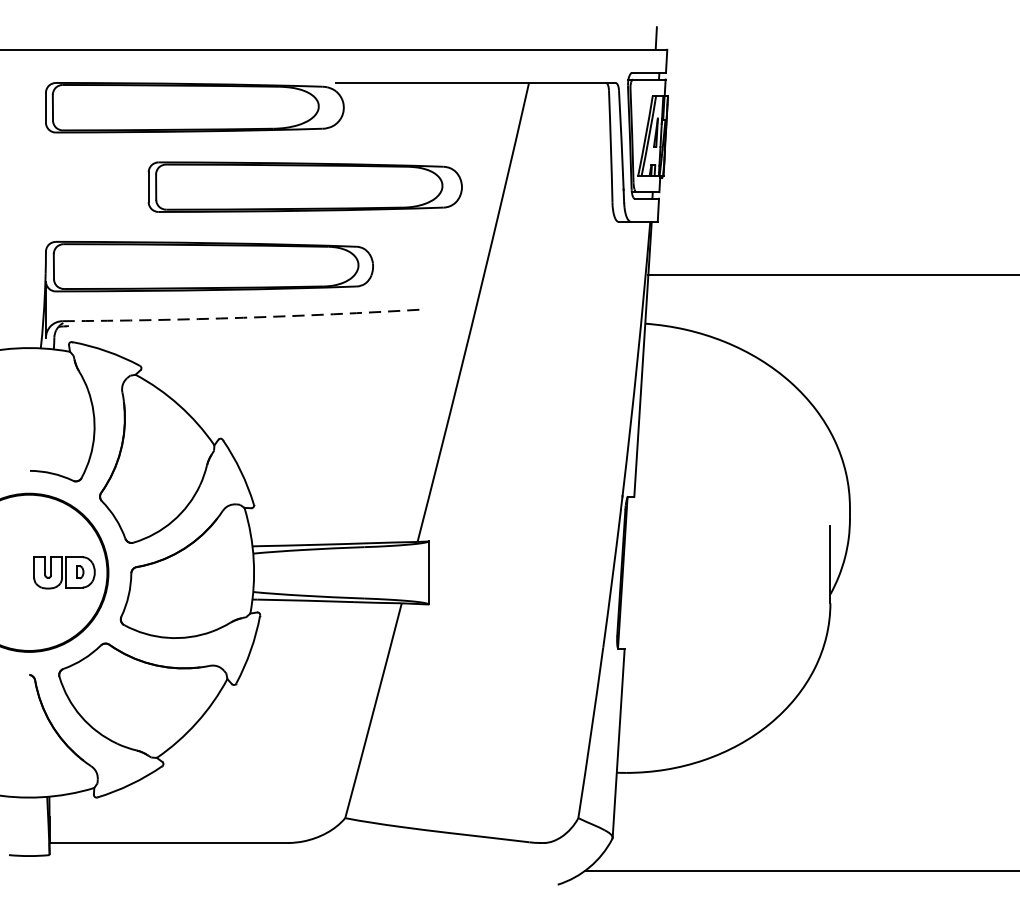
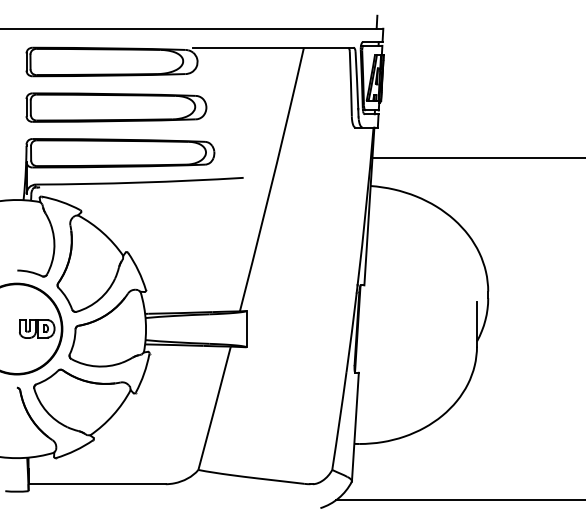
part: (305, 186) -> (116, 107), moved
arc: (242, 317) -> (139, 182), dashed -> solid

